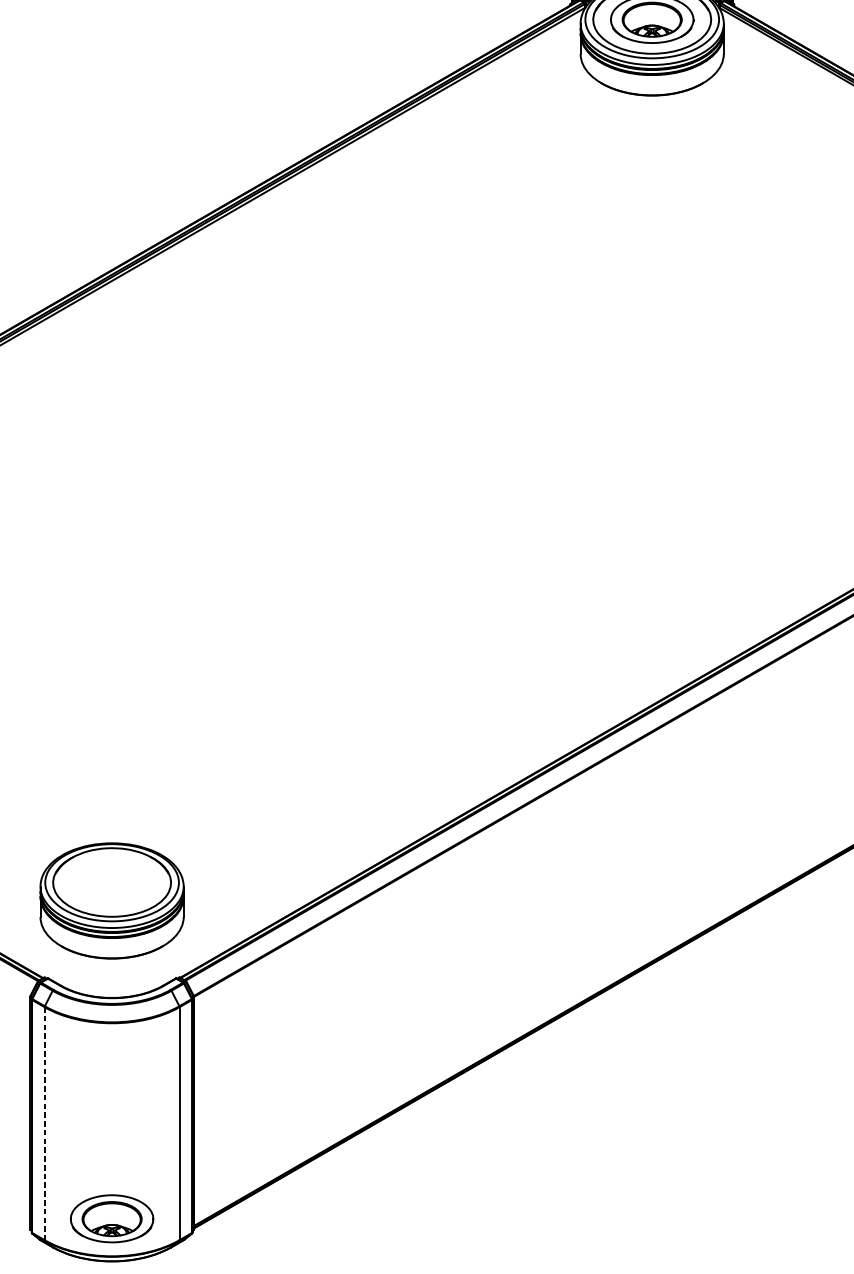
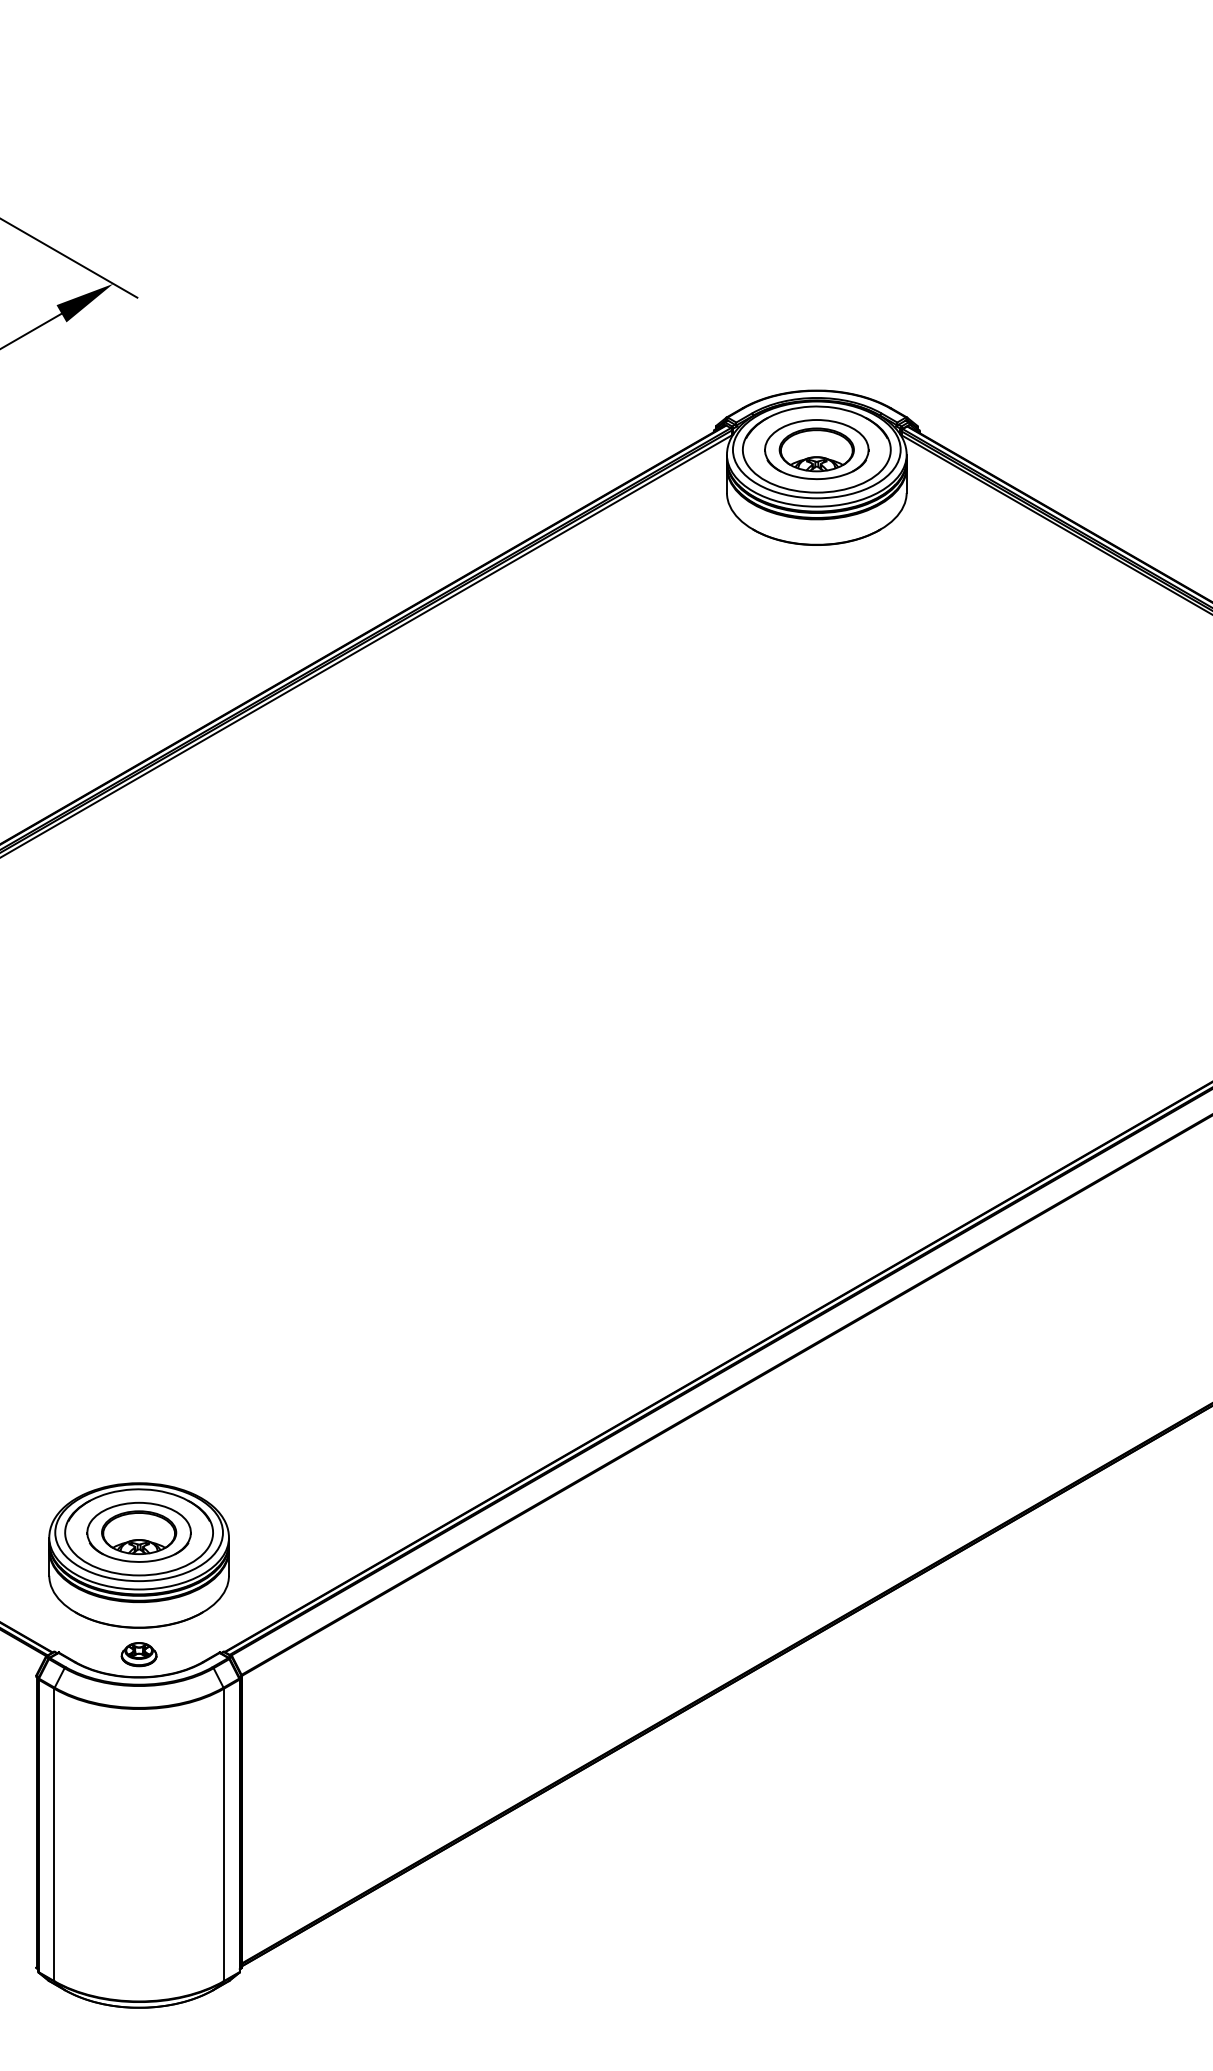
part: (111, 979) -> (138, 1654), added
line: (44, 1124) -> (54, 1835), dashed -> solid
part: (111, 1218) -> (138, 1531), moved

